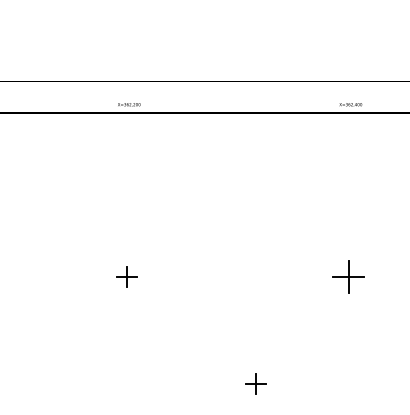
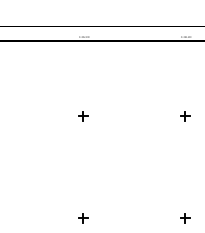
part: (349, 277) -> (185, 116), size x0.62
part: (255, 384) -> (142, 165), removed

